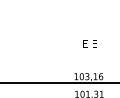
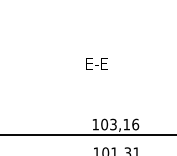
text: (89, 43) -> (95, 62), moved

